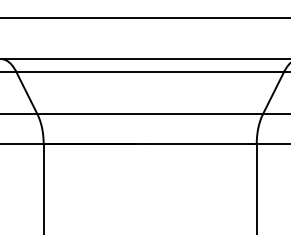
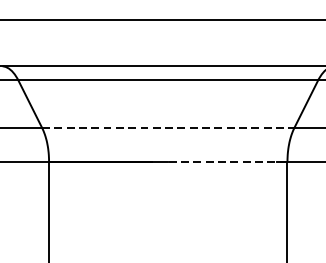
line: (150, 114) -> (168, 128), solid -> dashed
line: (202, 144) -> (226, 161), solid -> dashed

